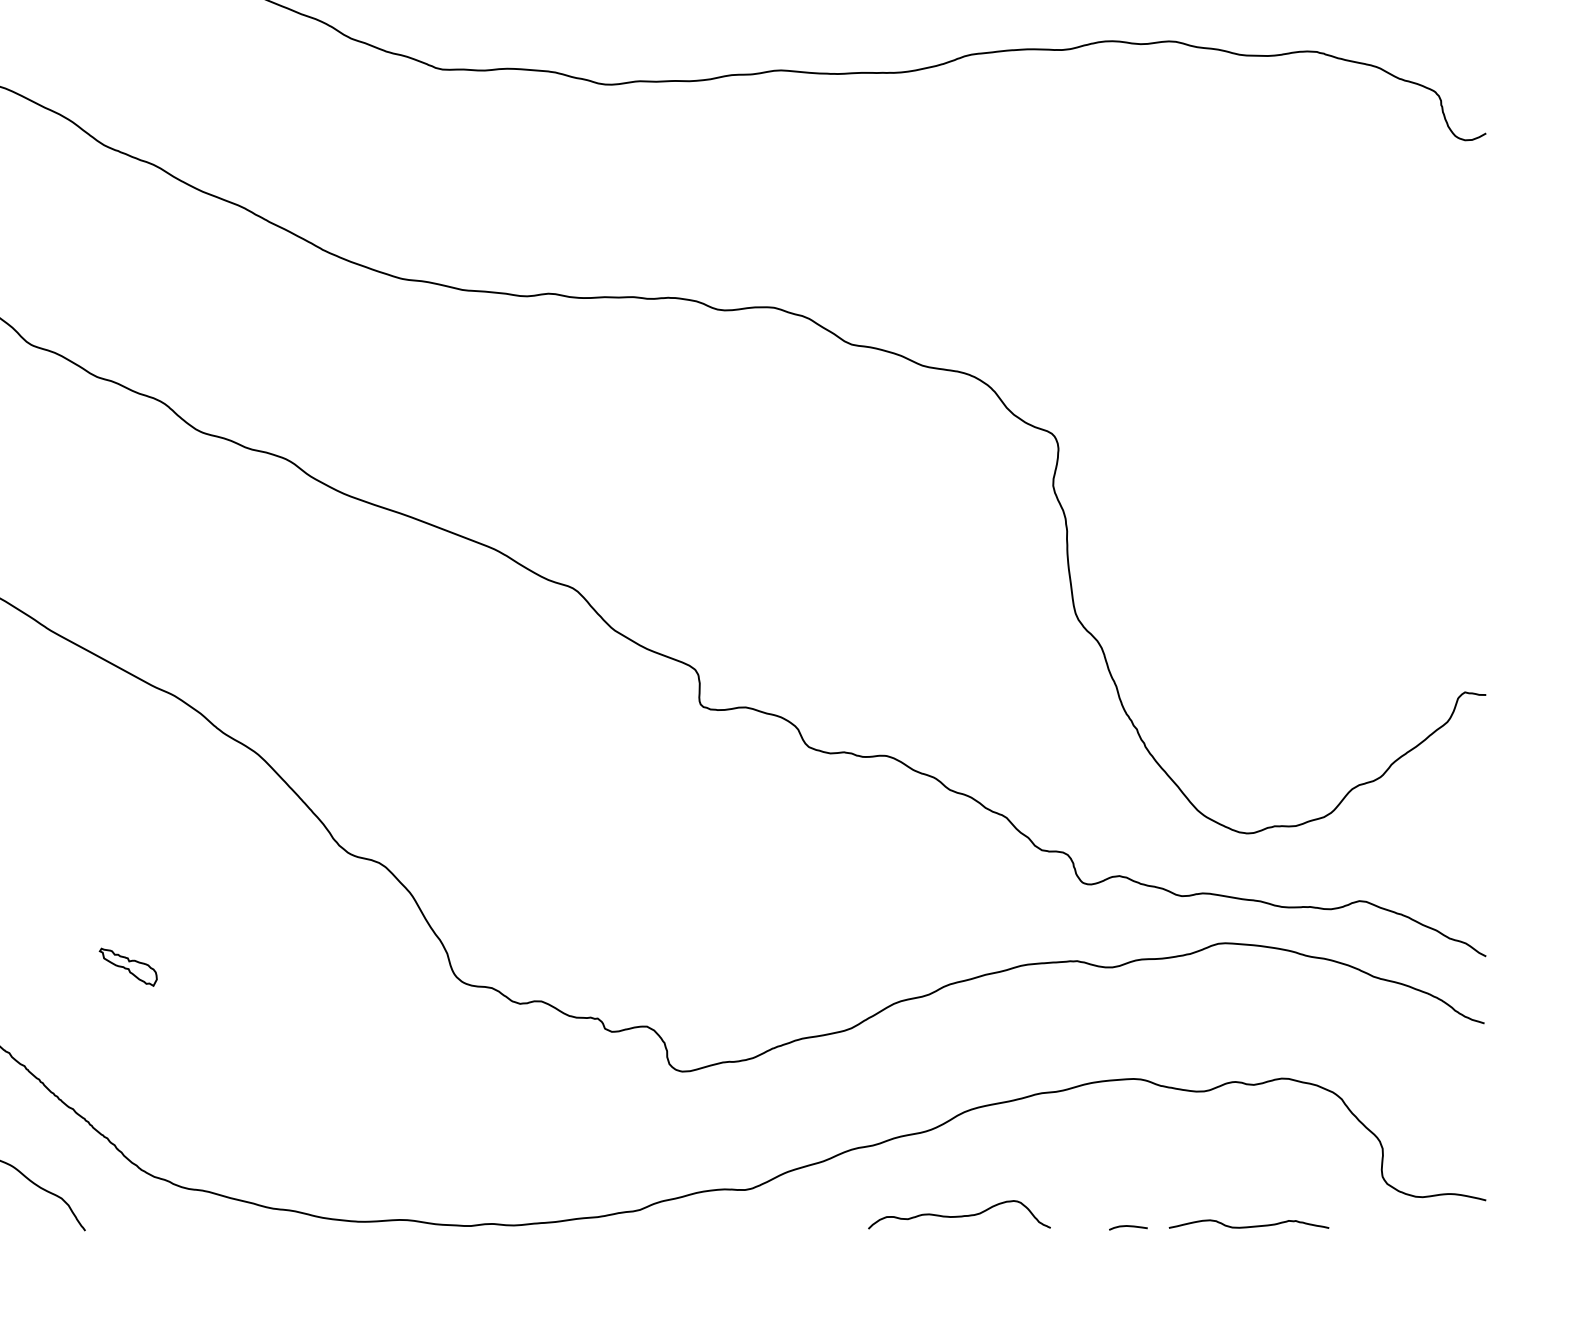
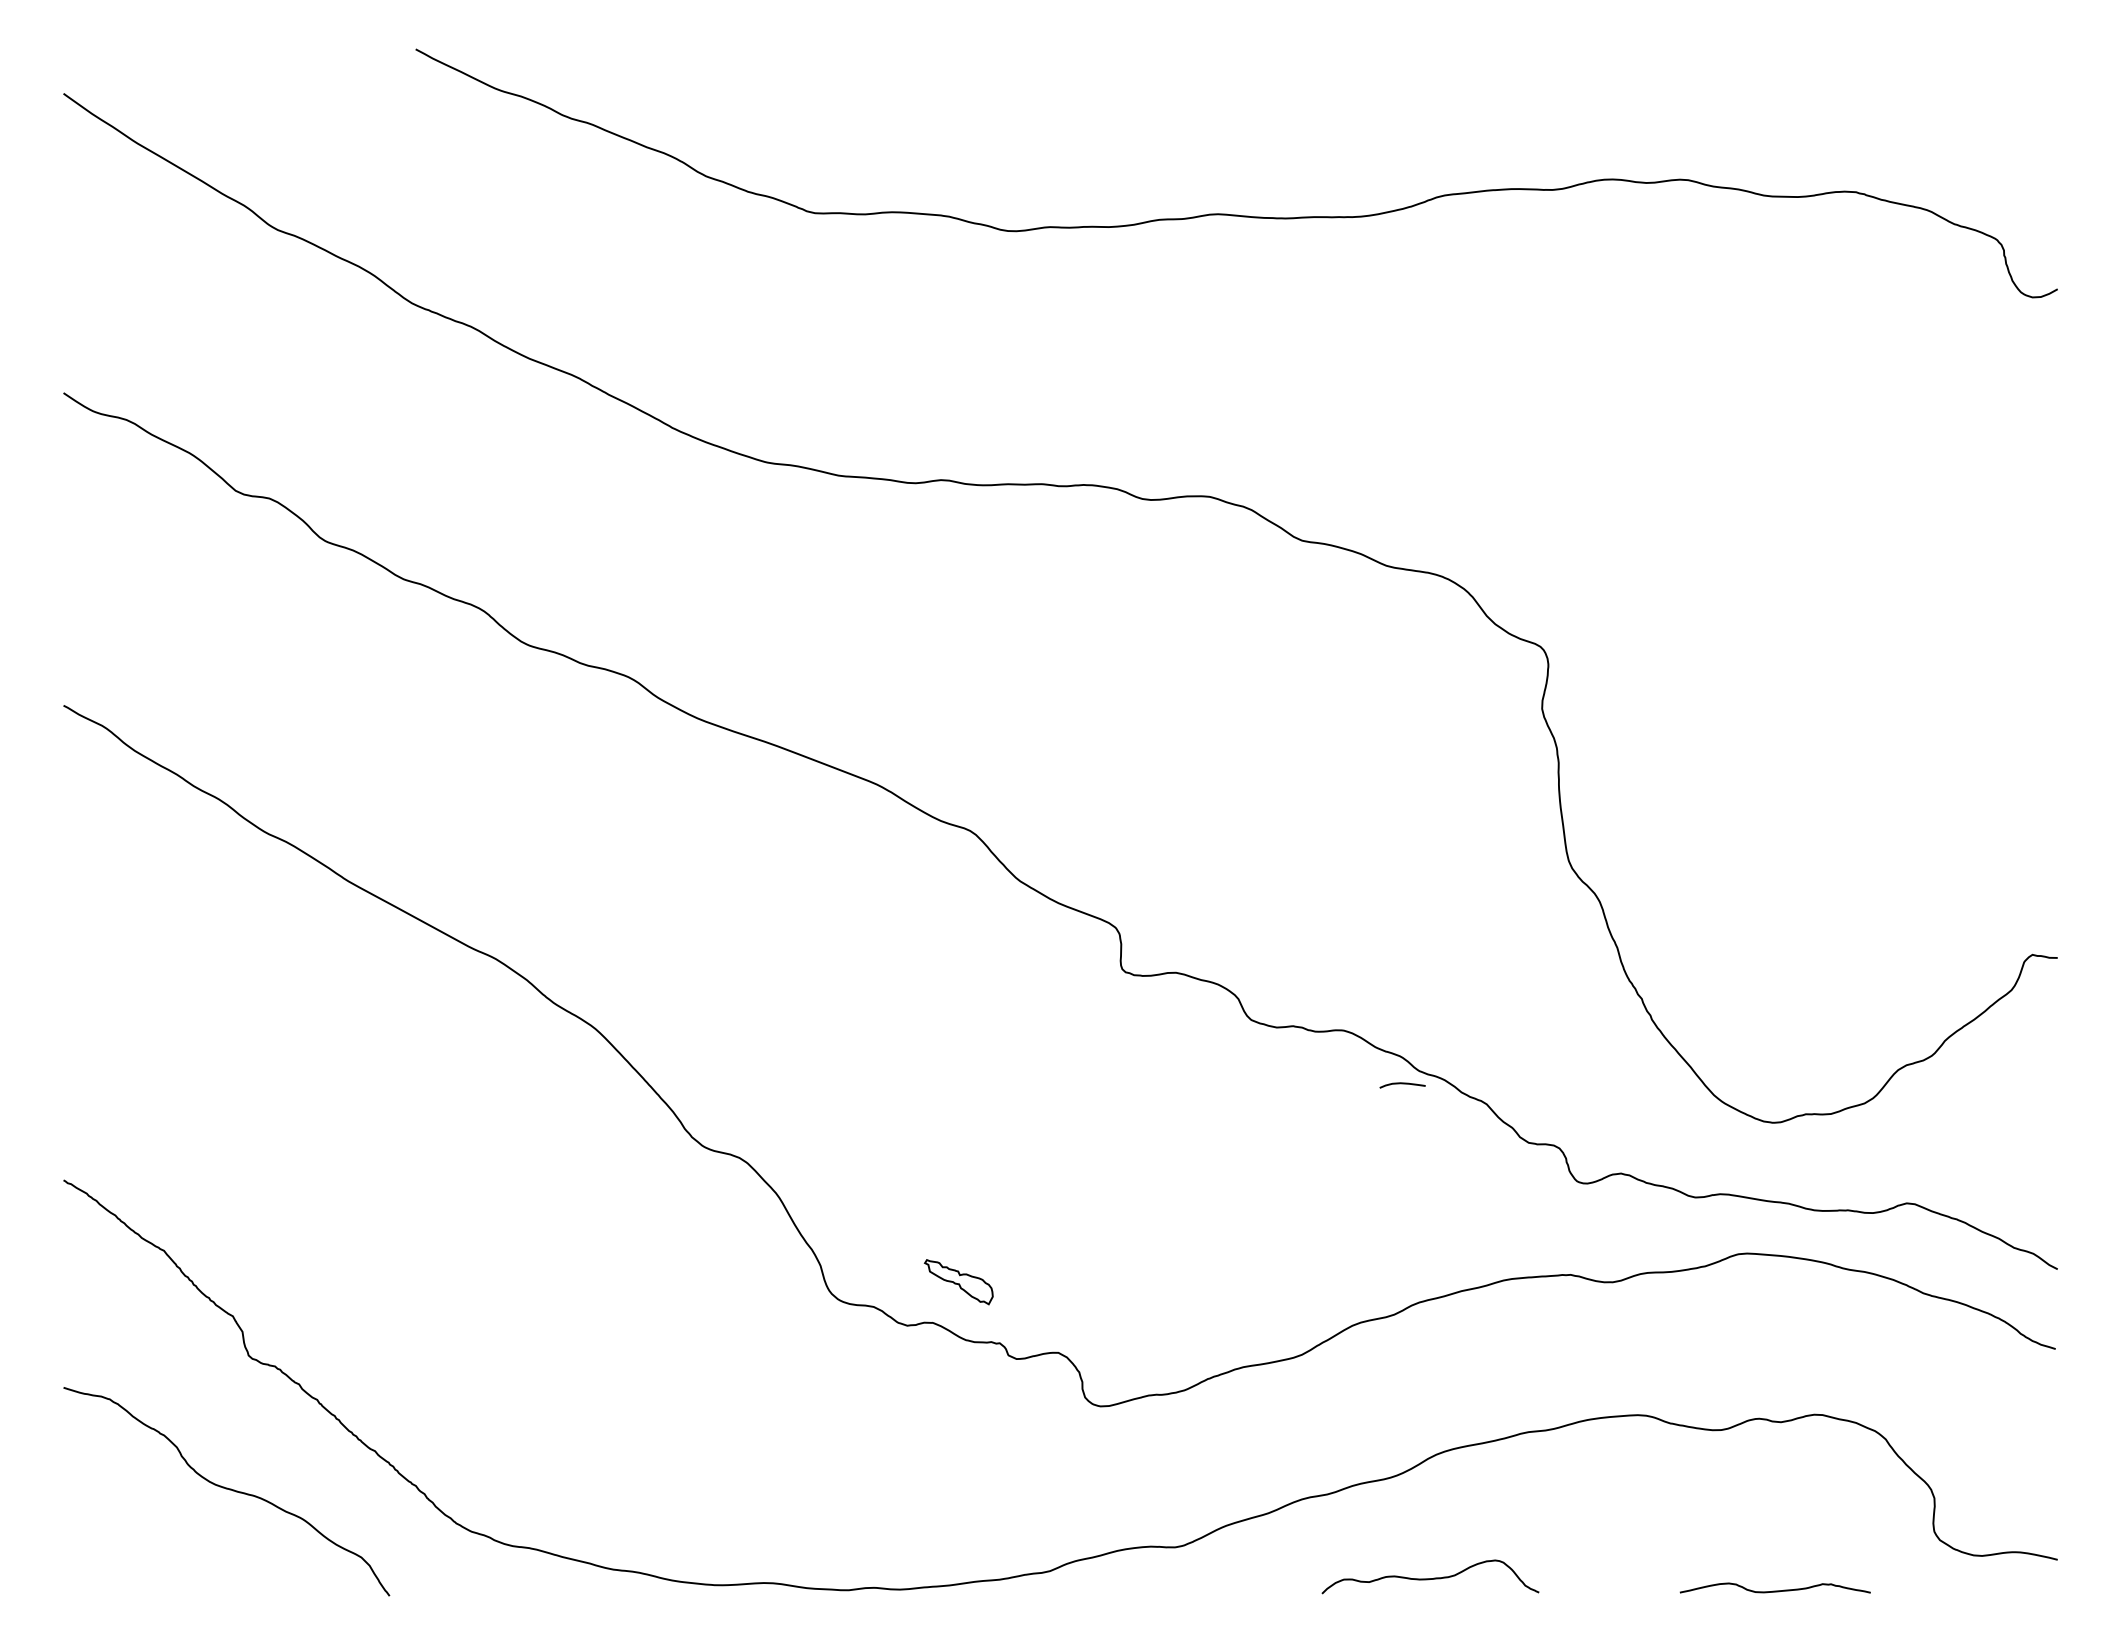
part: (128, 967) -> (958, 1282), moved
curve: (1128, 1227) -> (1402, 1084), moved

